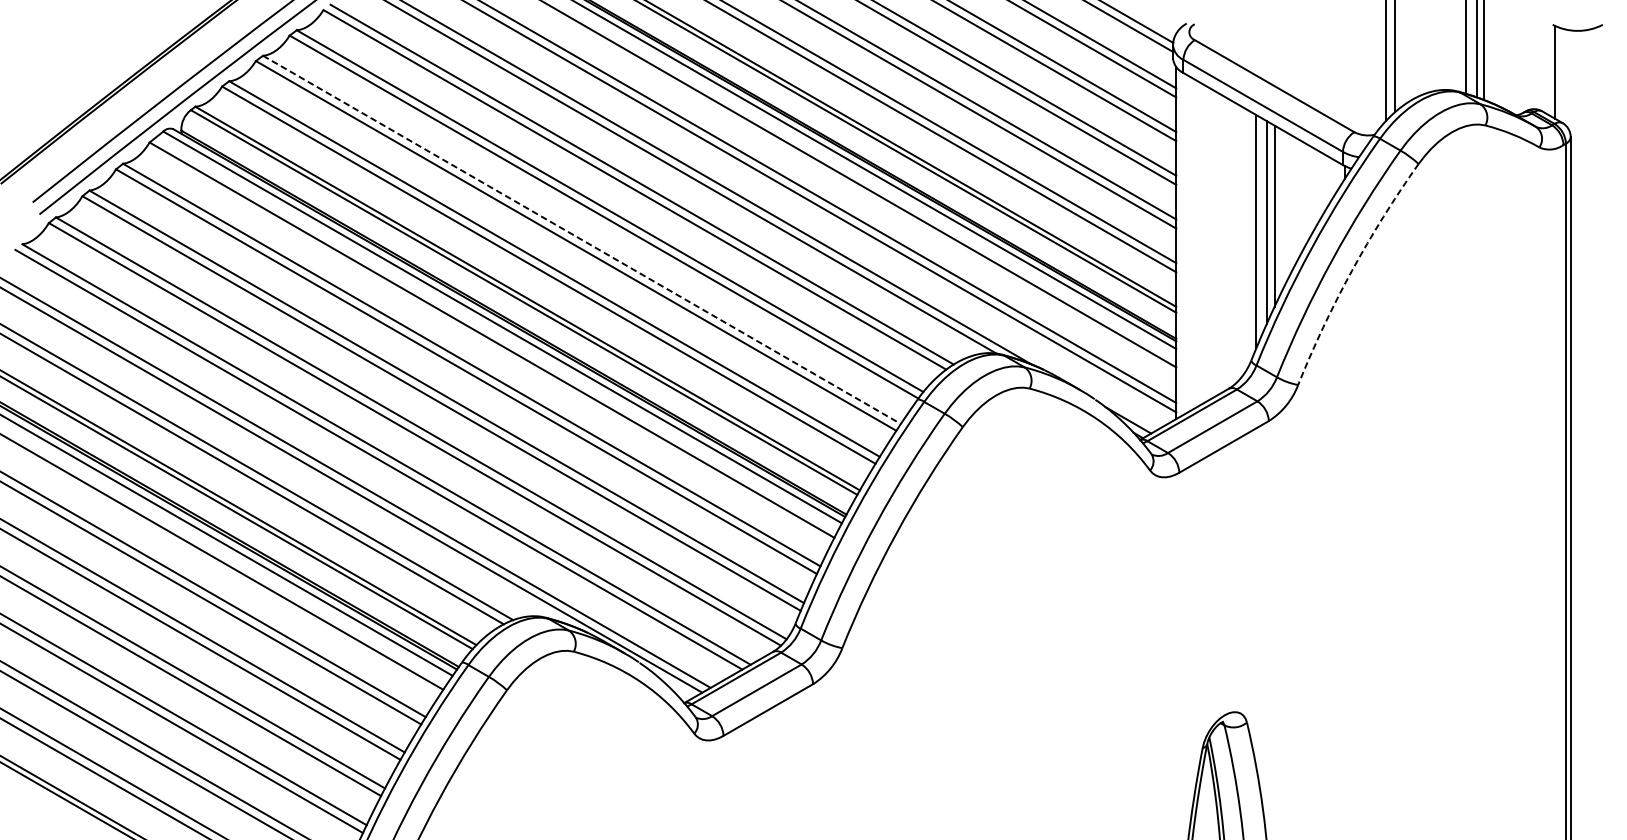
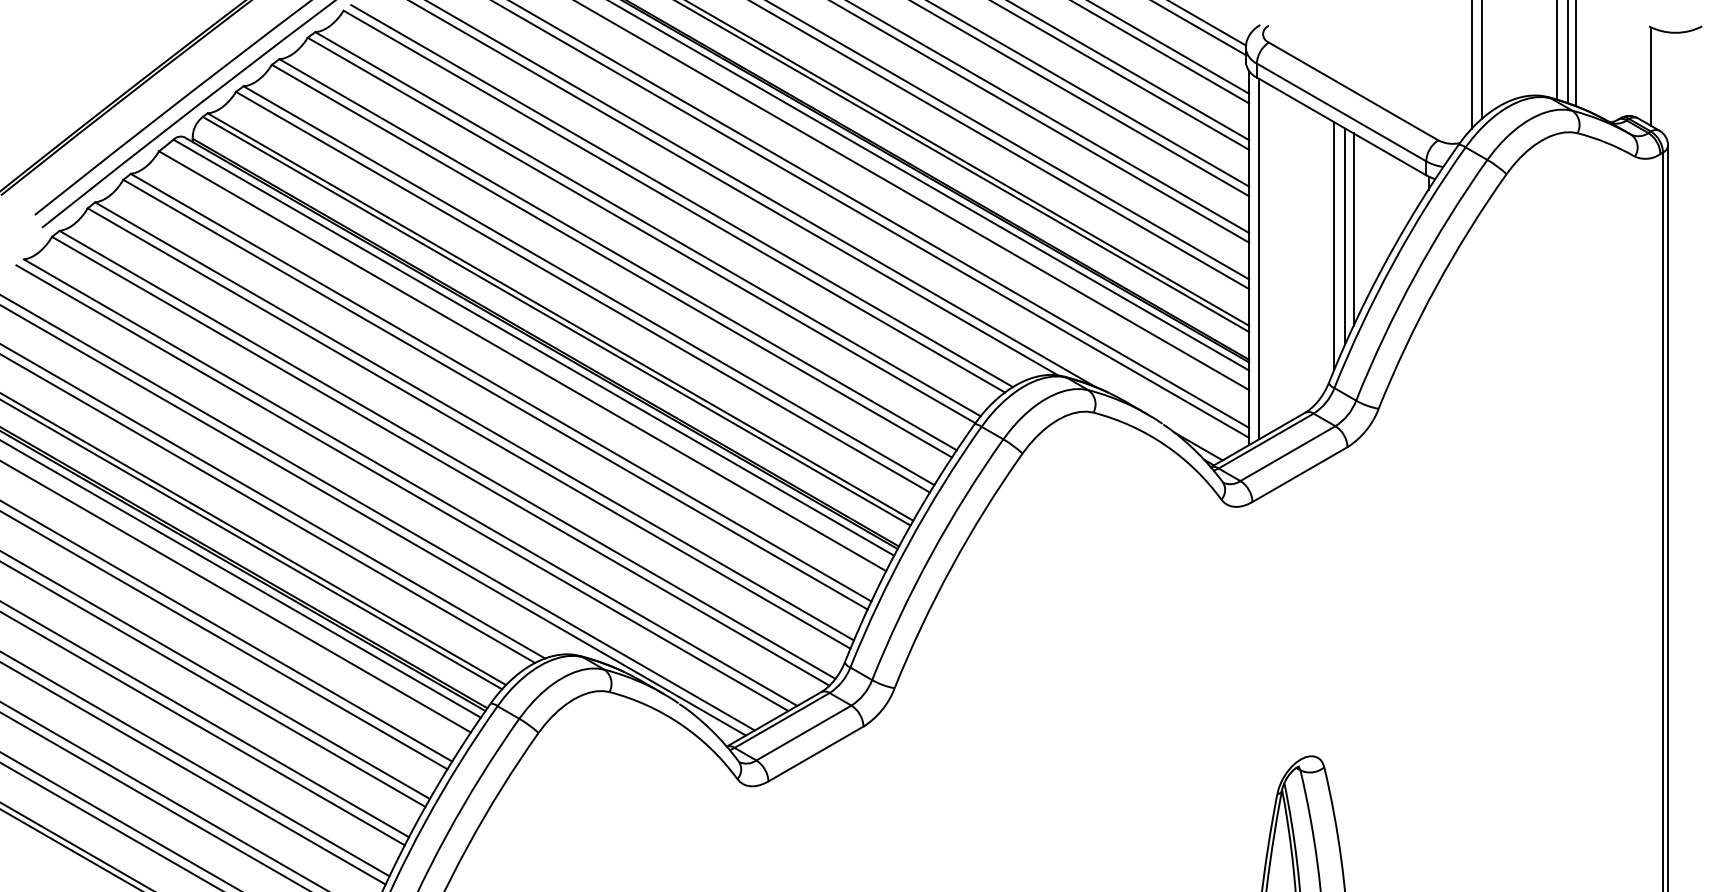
line: (582, 240) -> (618, 255), dashed -> solid
line: (1185, 243) -> (1259, 258), added
arc: (1351, 270) -> (1435, 287), dashed -> solid

